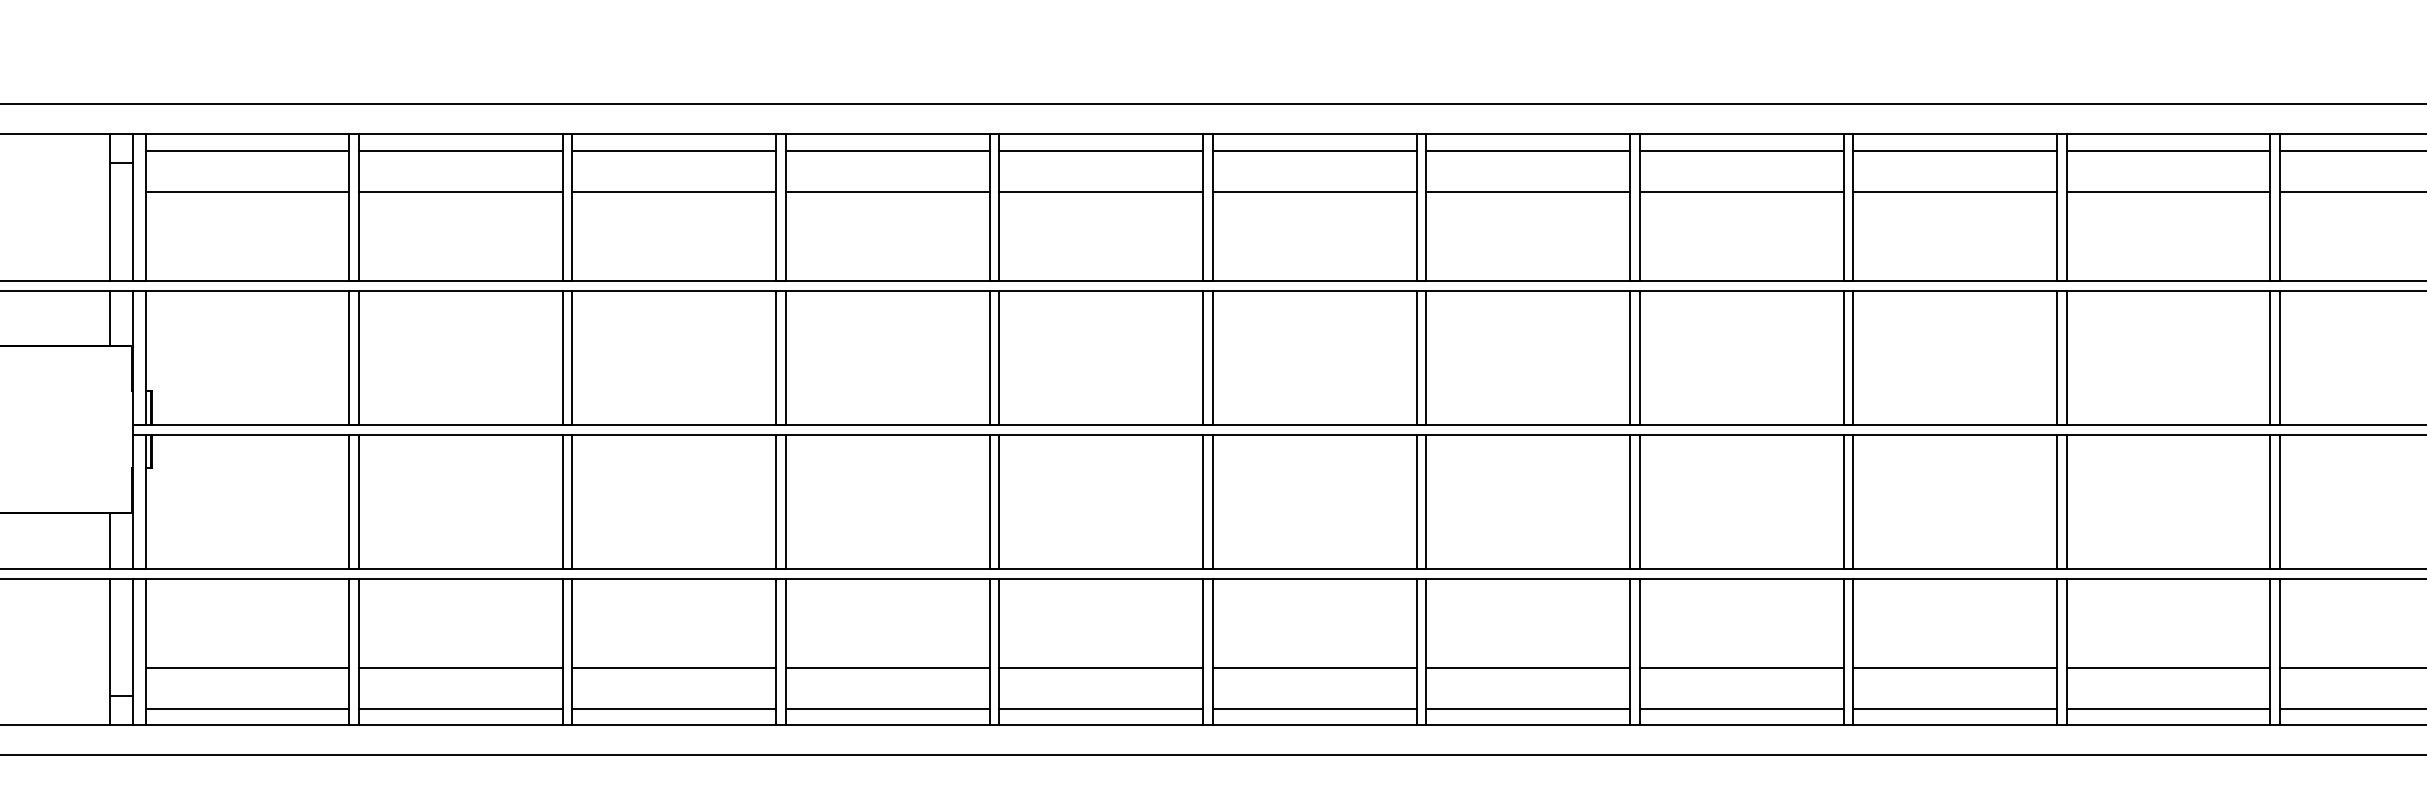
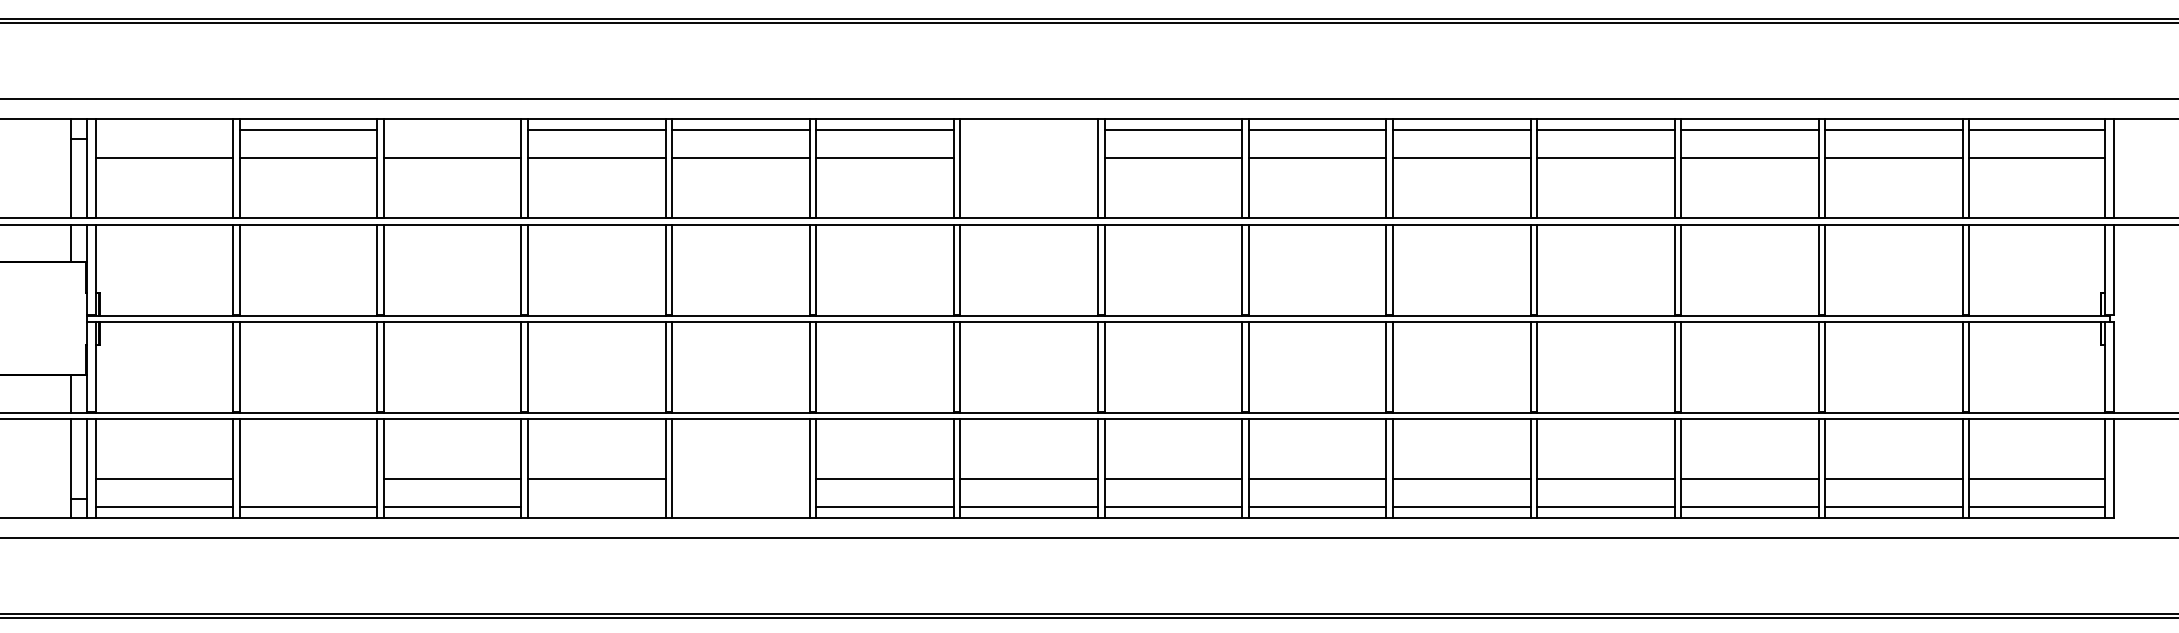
line: (247, 151) -> (164, 130), removed
line: (674, 151) -> (452, 130), removed
line: (1528, 151) -> (1029, 130), removed
line: (1528, 192) -> (1029, 158), removed
line: (460, 667) -> (308, 479), removed
line: (1100, 667) -> (740, 479), removed
line: (887, 709) -> (596, 507), removed
line: (1100, 709) -> (740, 507), removed

